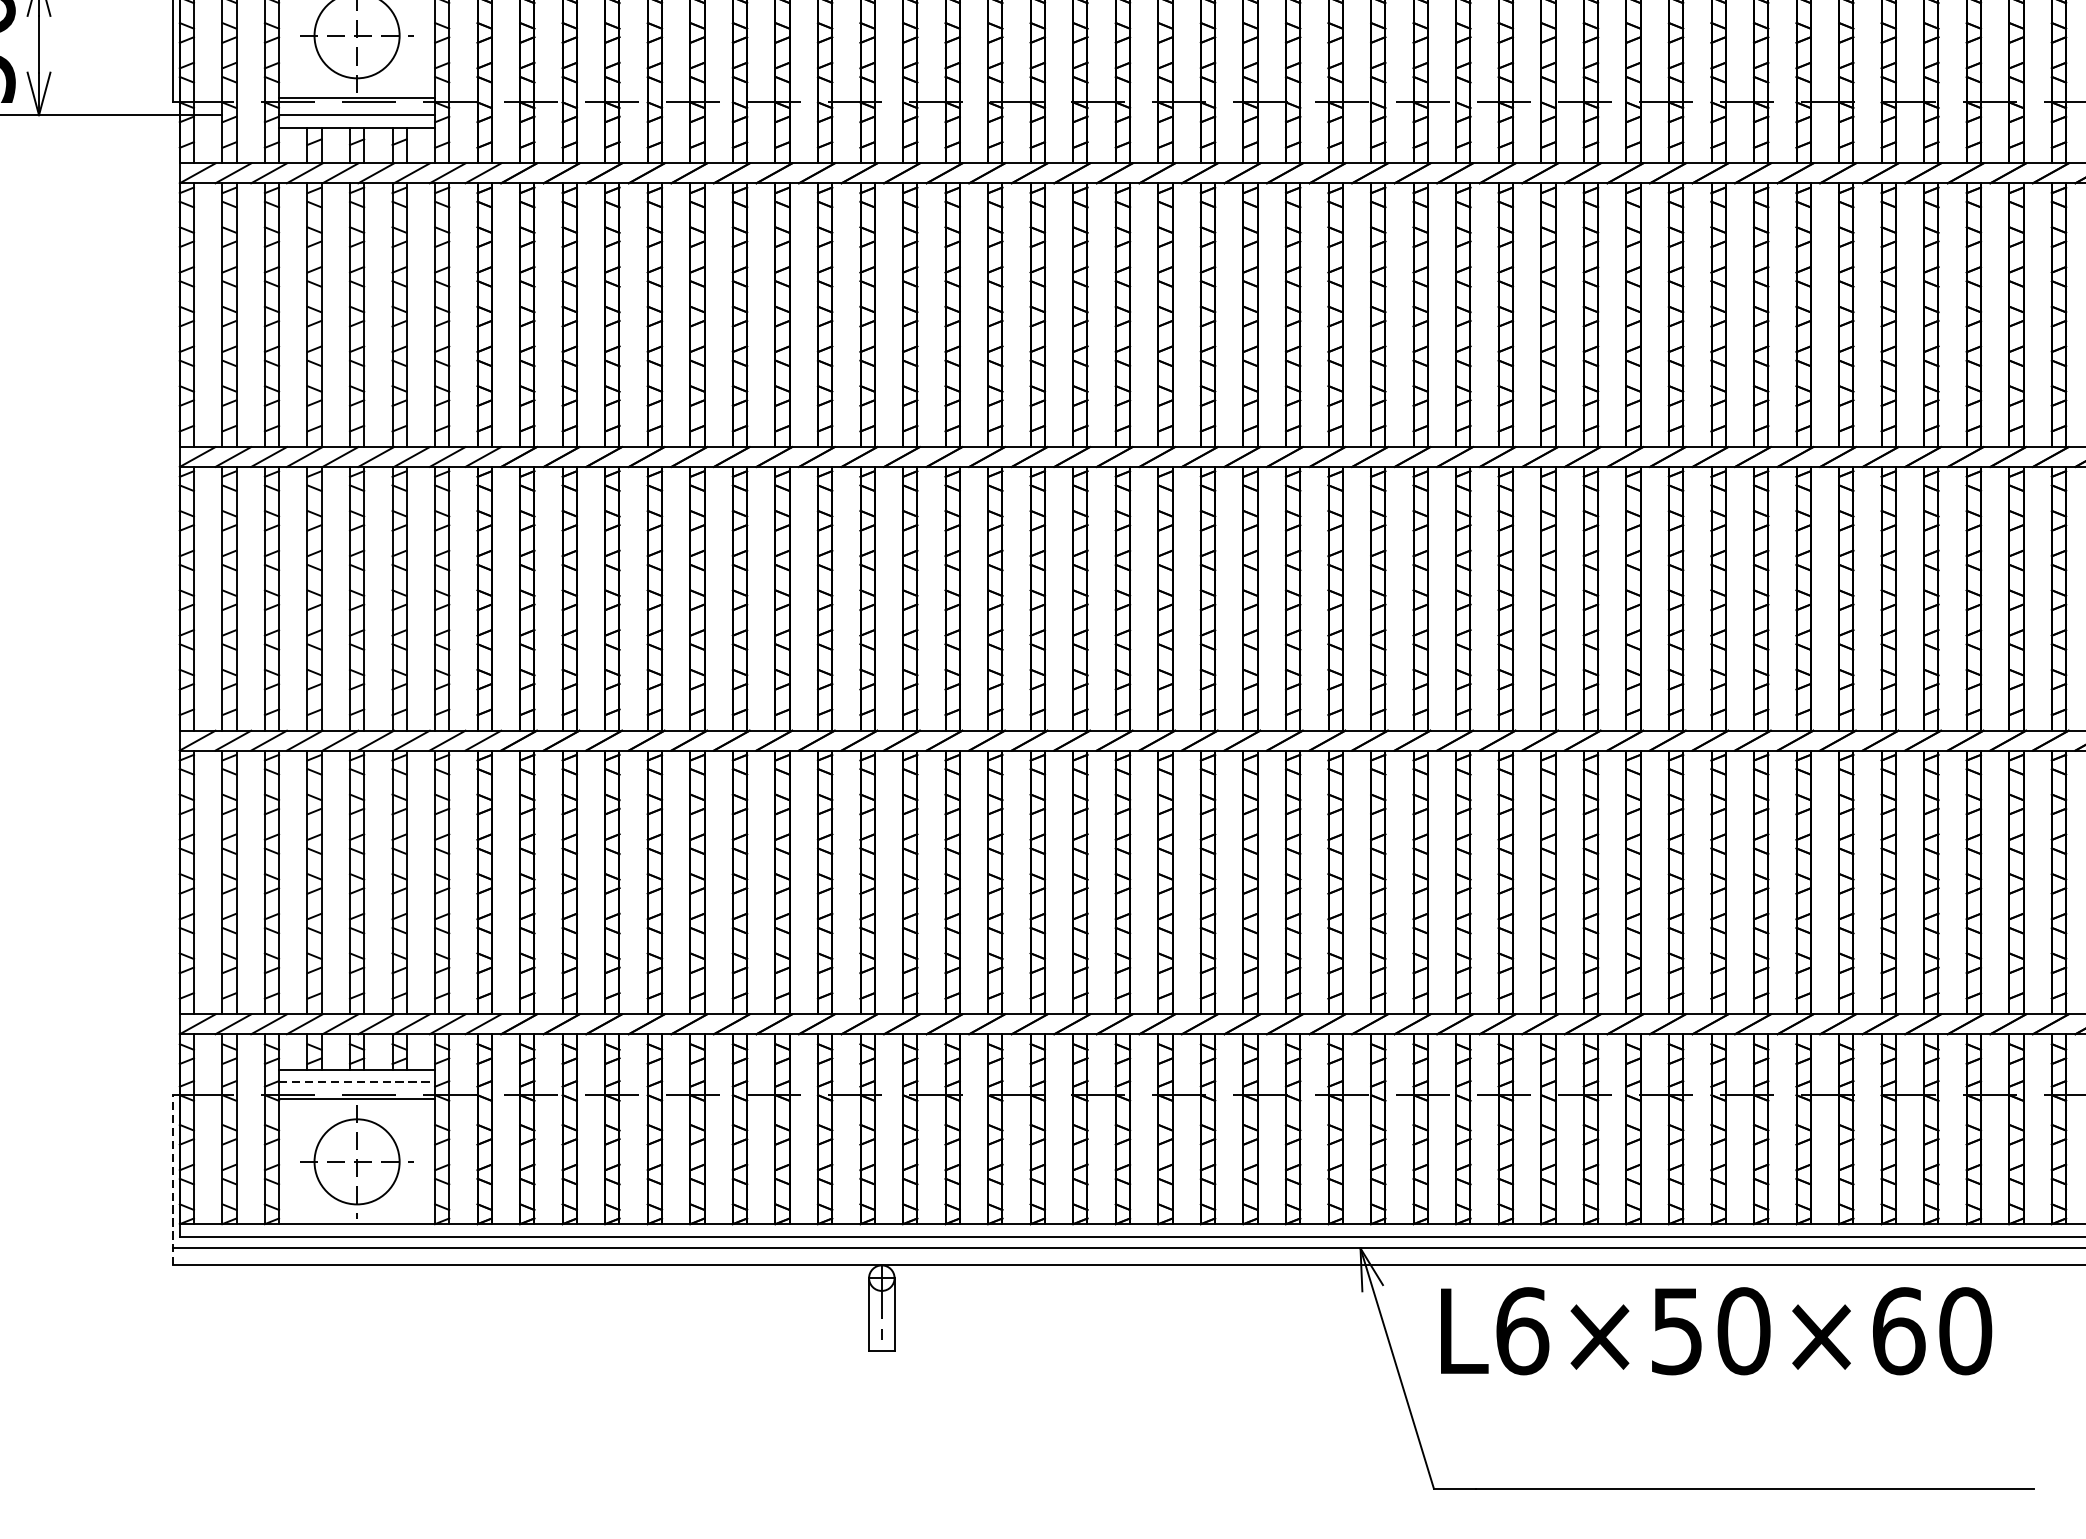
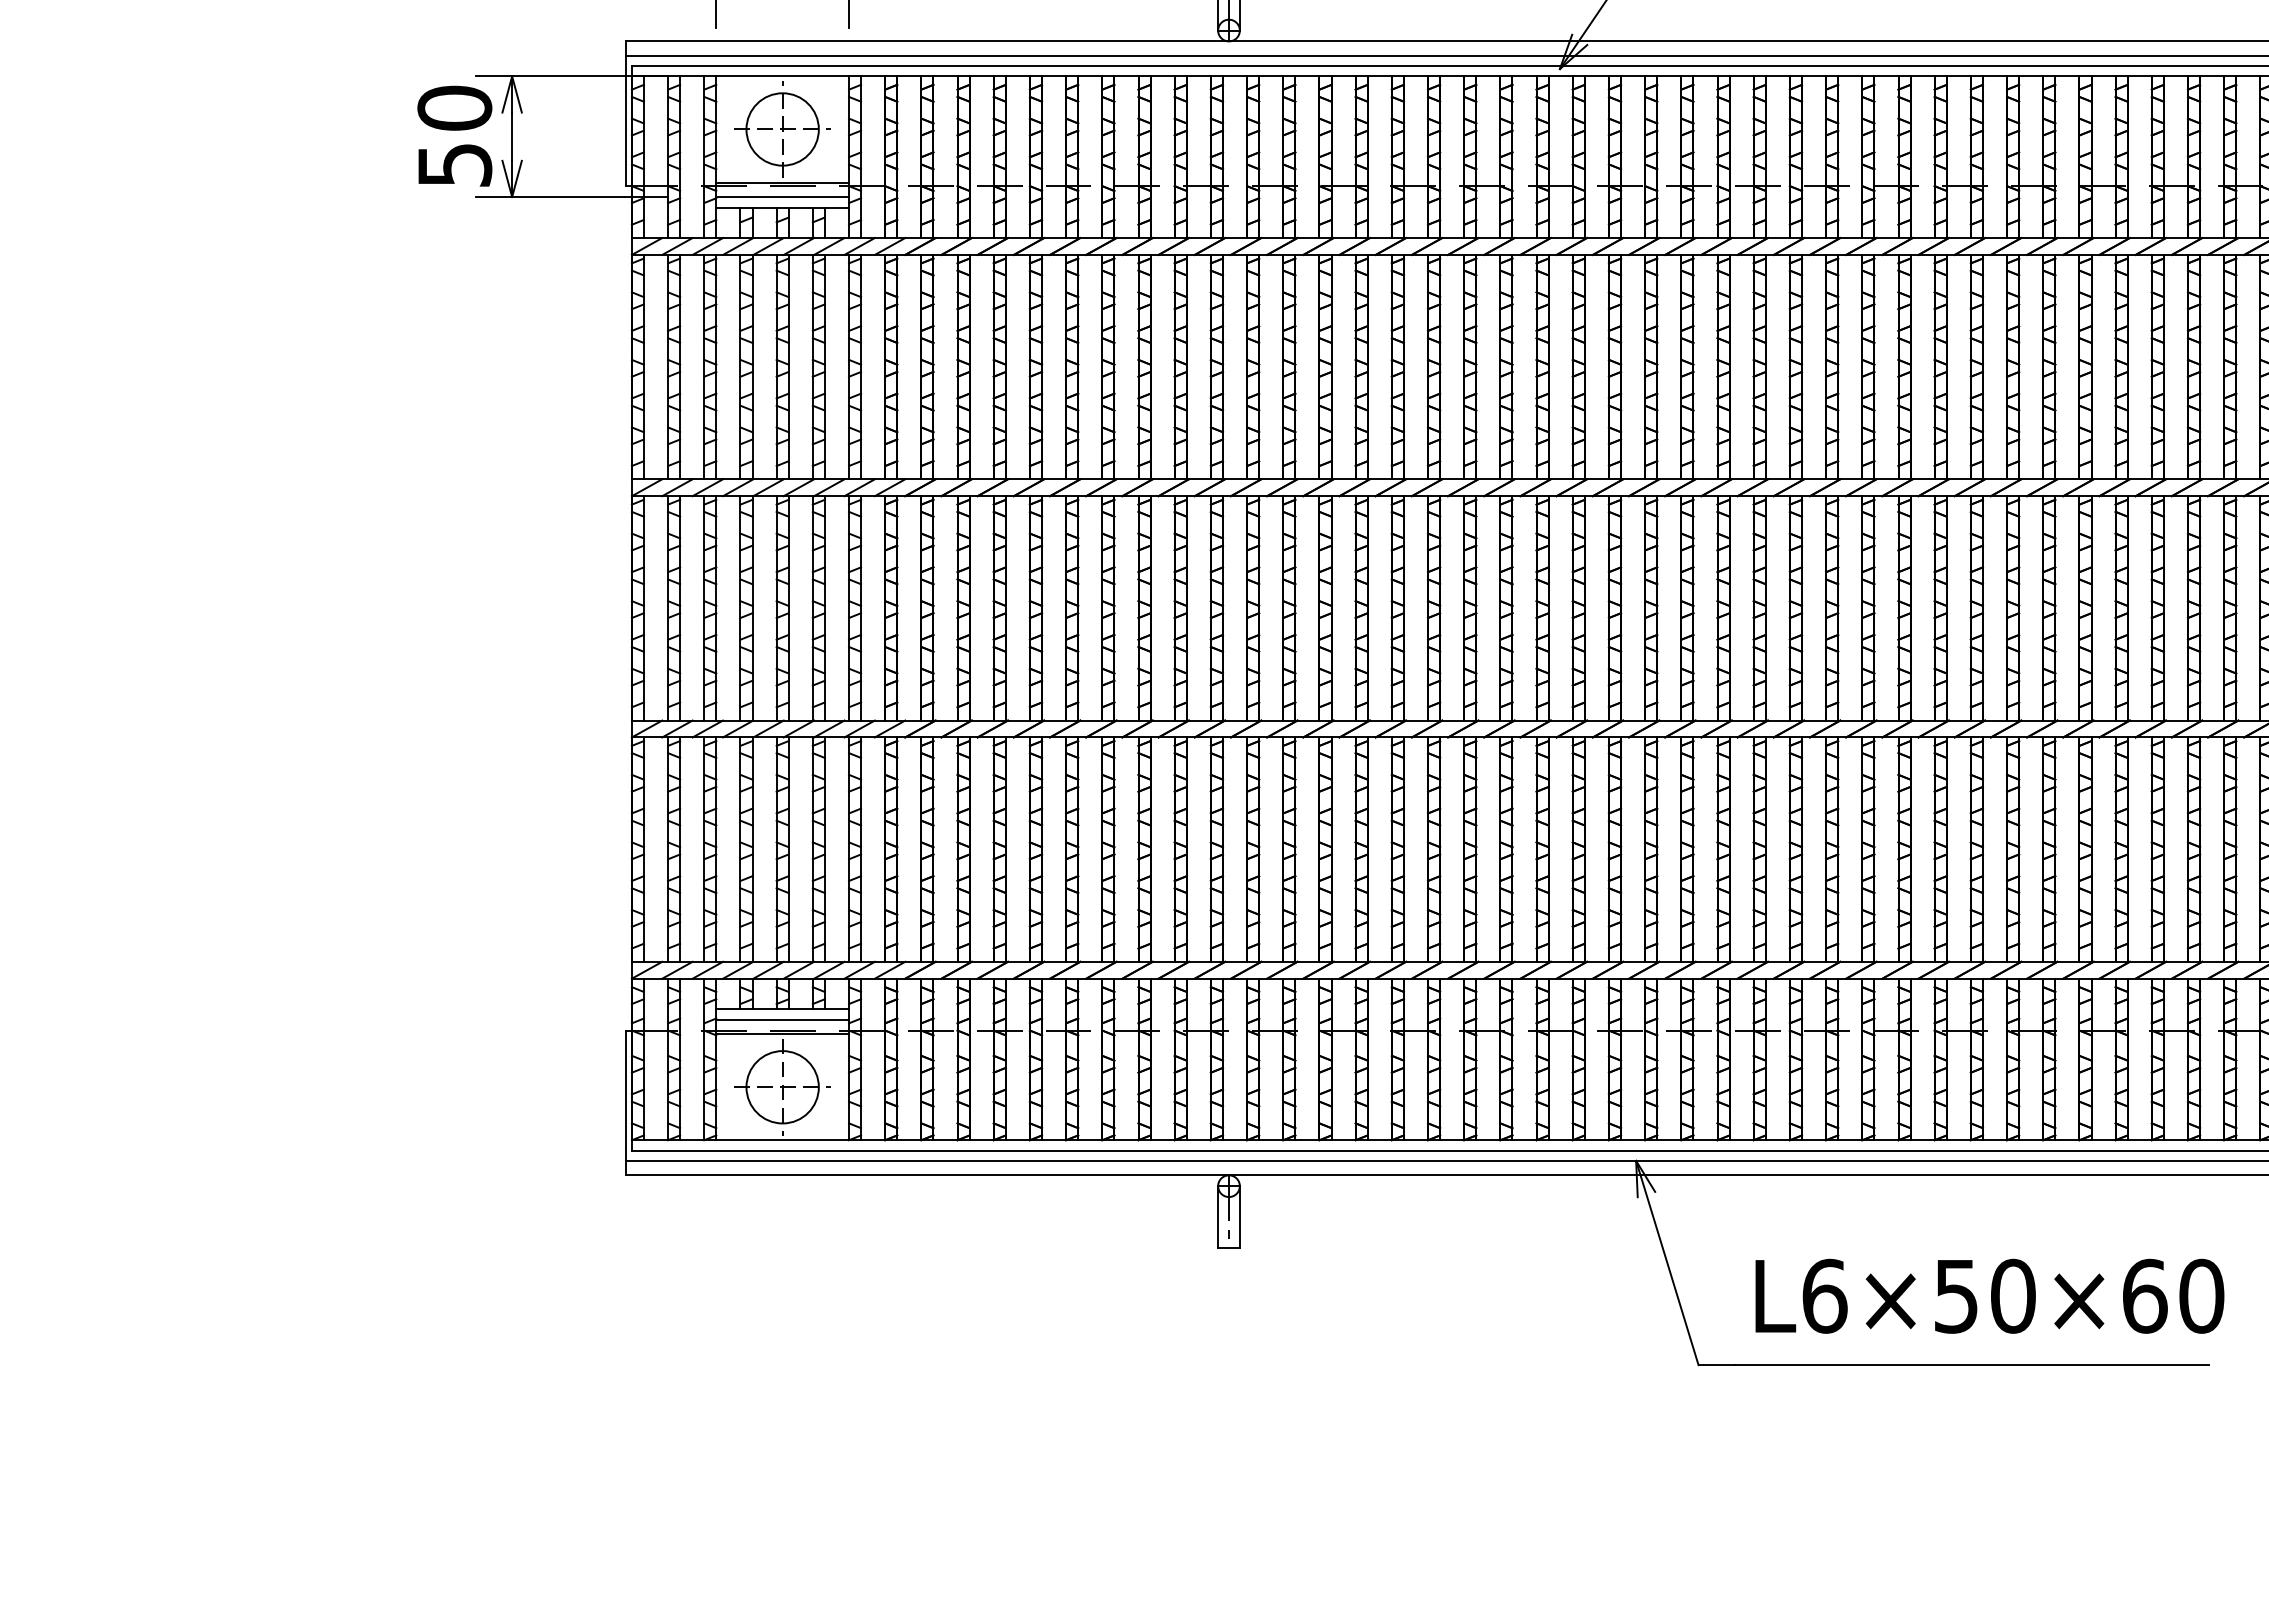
line: (358, 1082) -> (783, 1019), dashed -> solid
line: (172, 1179) -> (625, 1102), dashed -> solid
text: (1715, 1330) -> (1989, 1295), moved

